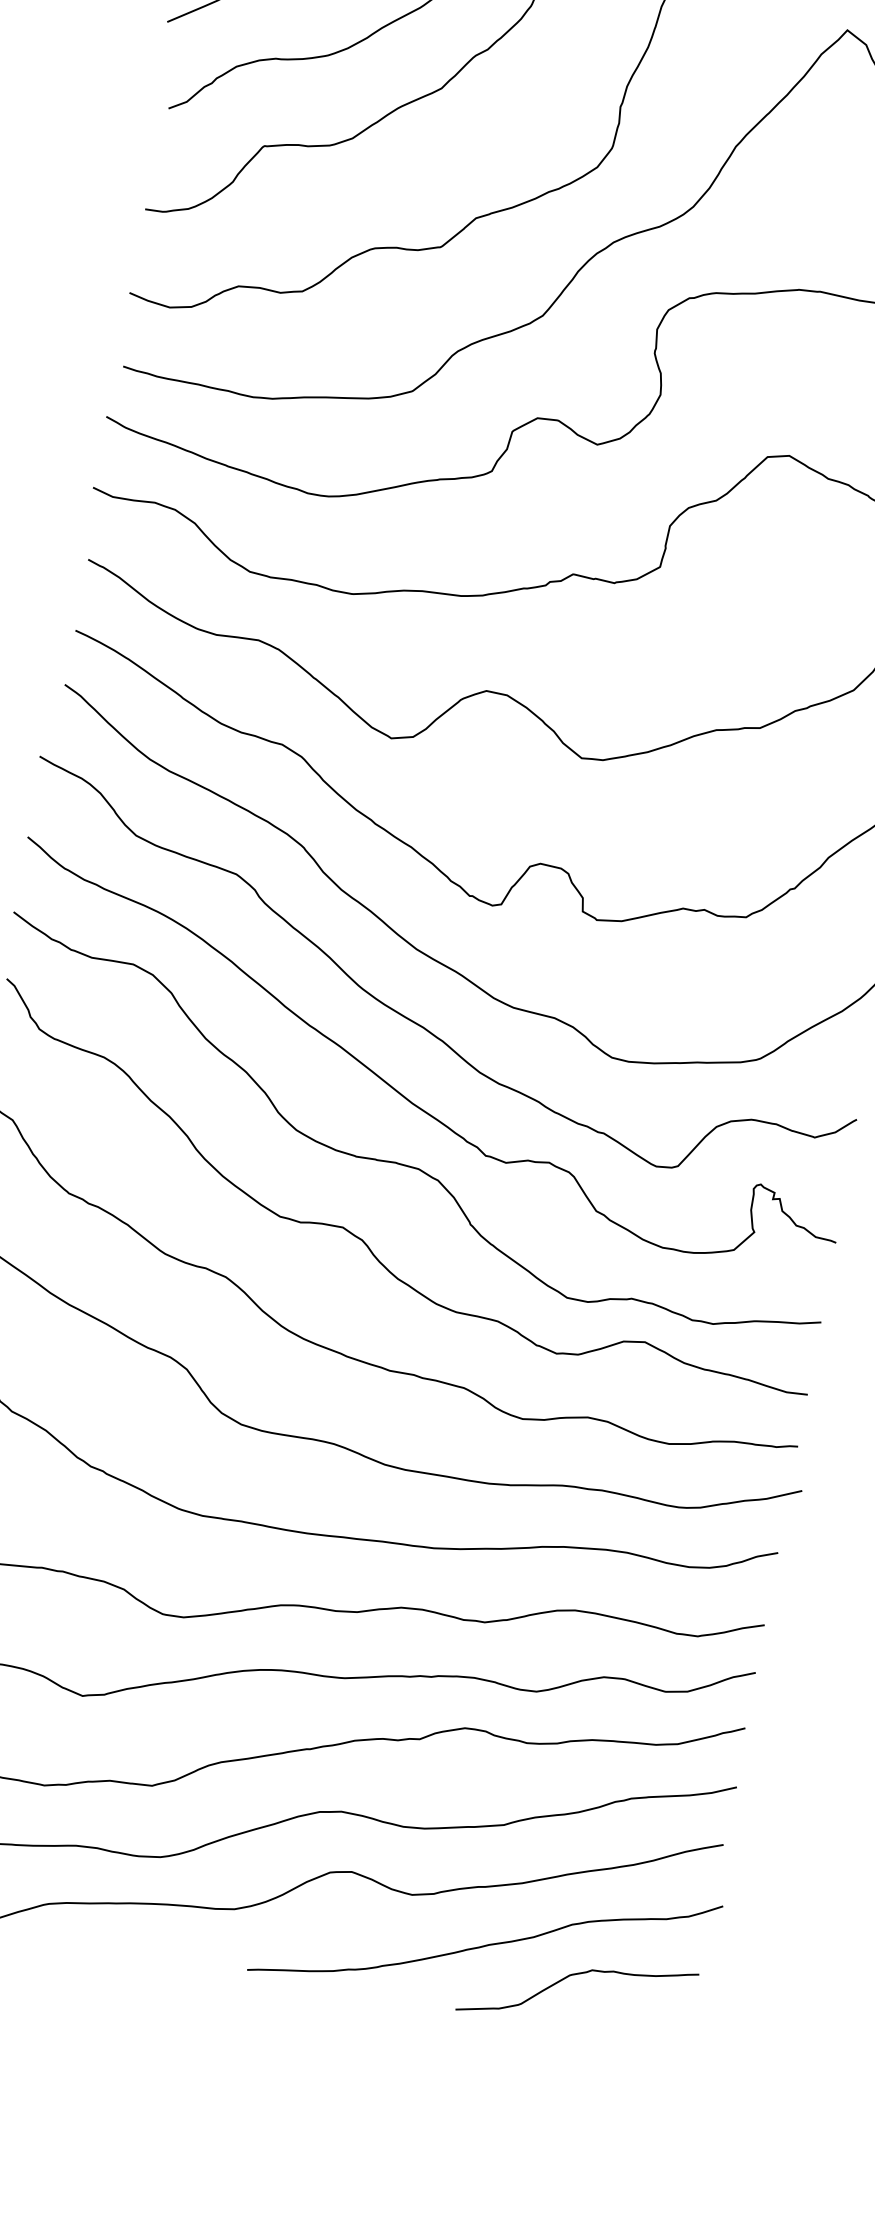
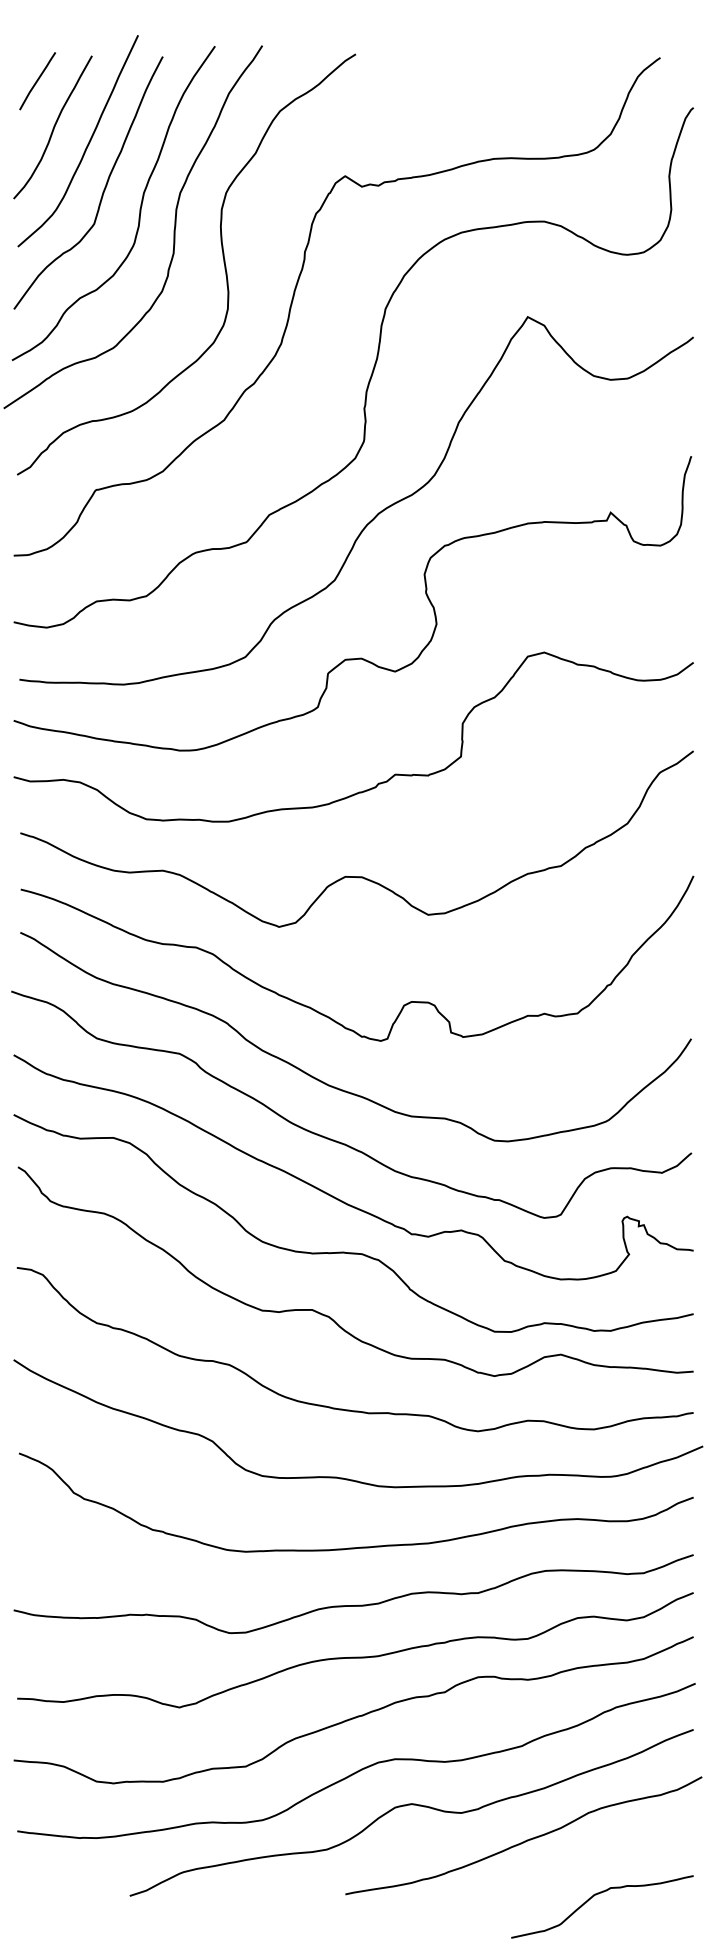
curve: (572, 1976) -> (596, 1895), moved

